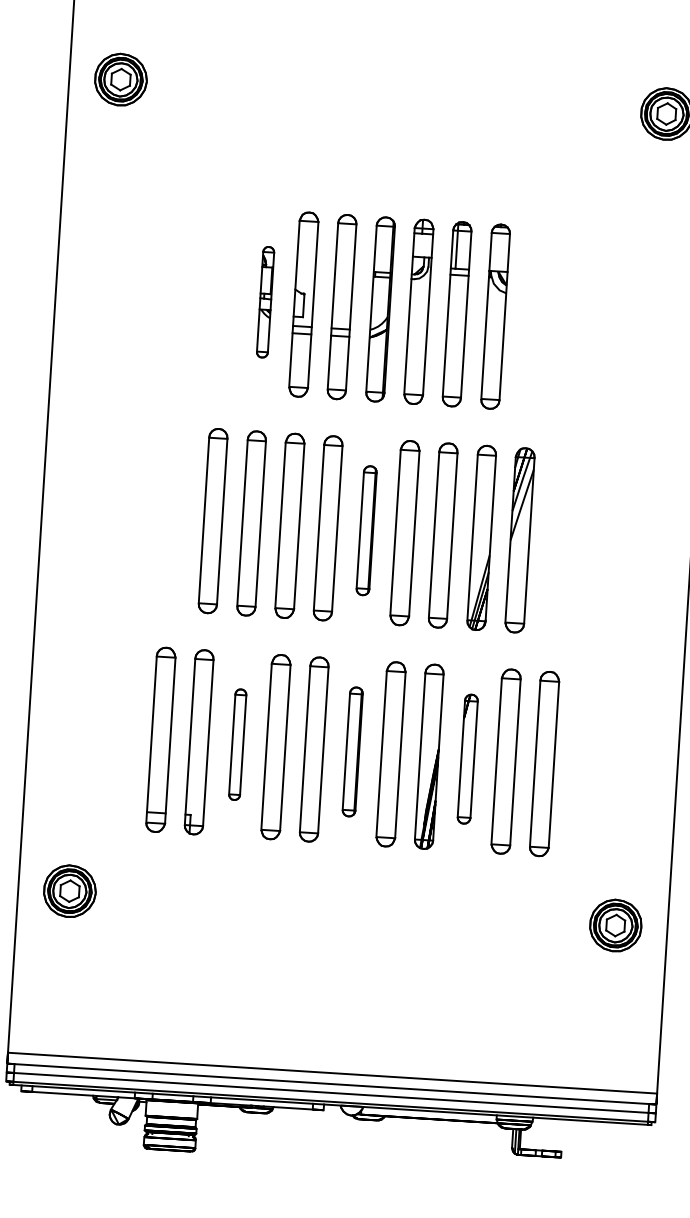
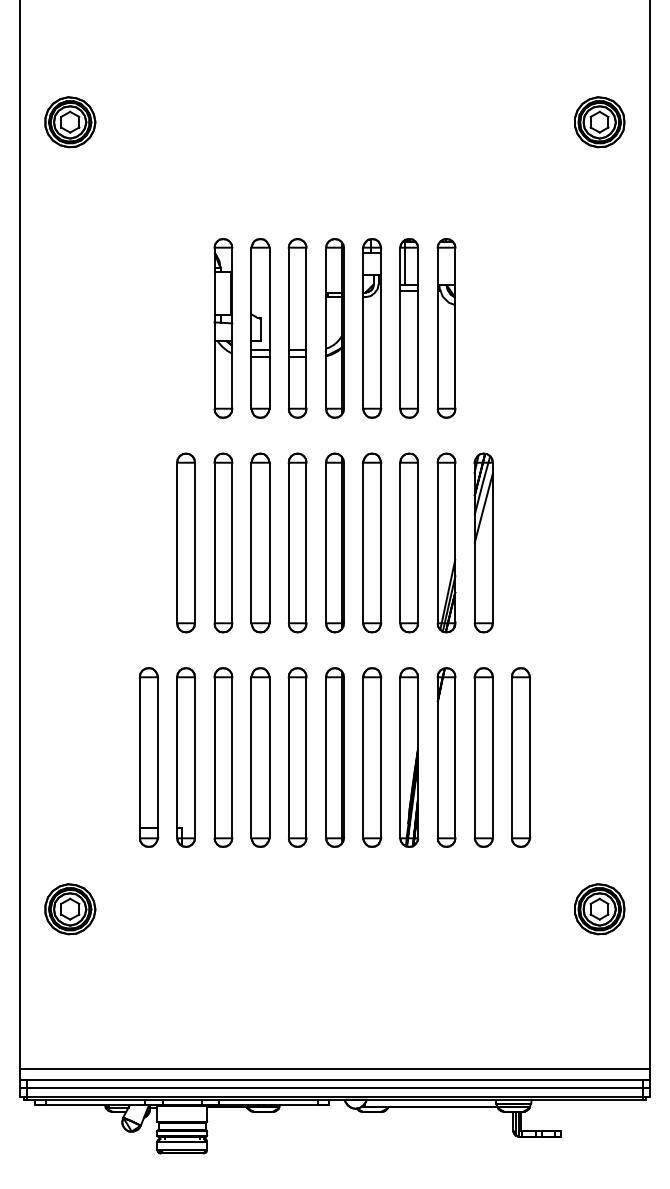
part: (265, 302) -> (223, 328), size x1.67
part: (366, 530) -> (334, 542), size x1.43
part: (237, 744) -> (223, 757), size x1.67
part: (352, 751) -> (334, 757), size x1.43
part: (467, 759) -> (446, 757), size x1.43

